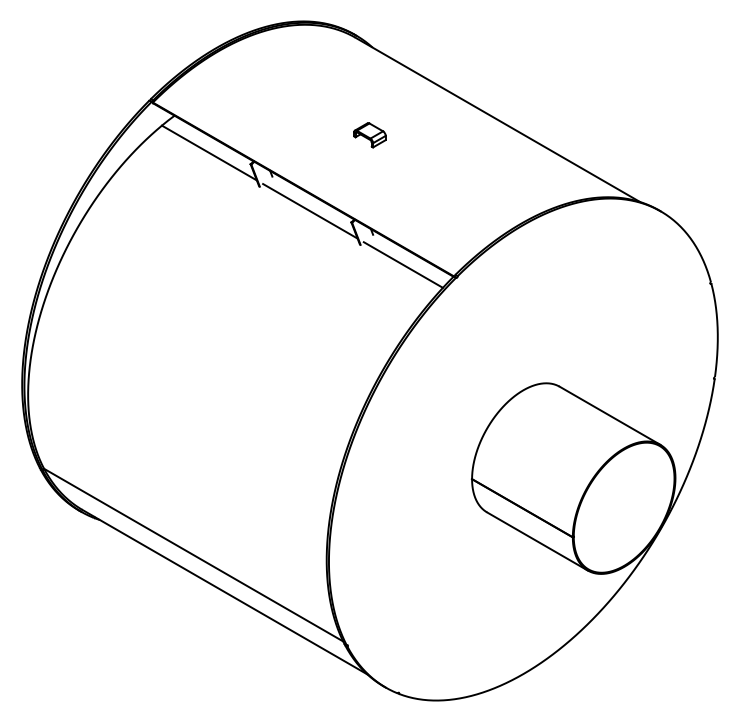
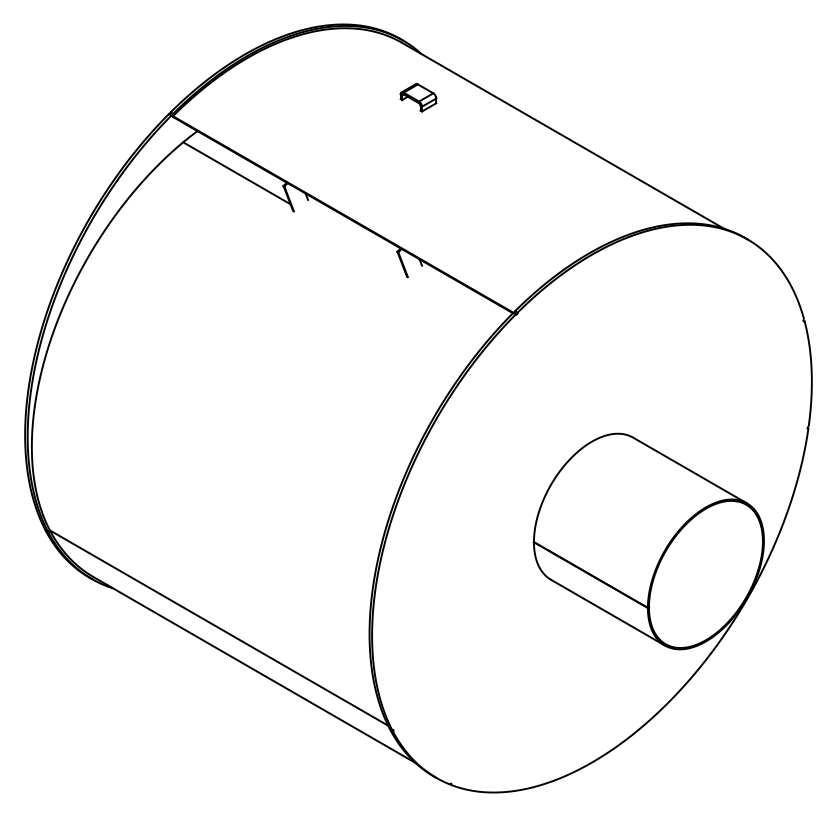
part: (369, 135) -> (417, 98), moved
line: (310, 211) -> (351, 239), removed
line: (402, 264) -> (455, 299), removed

